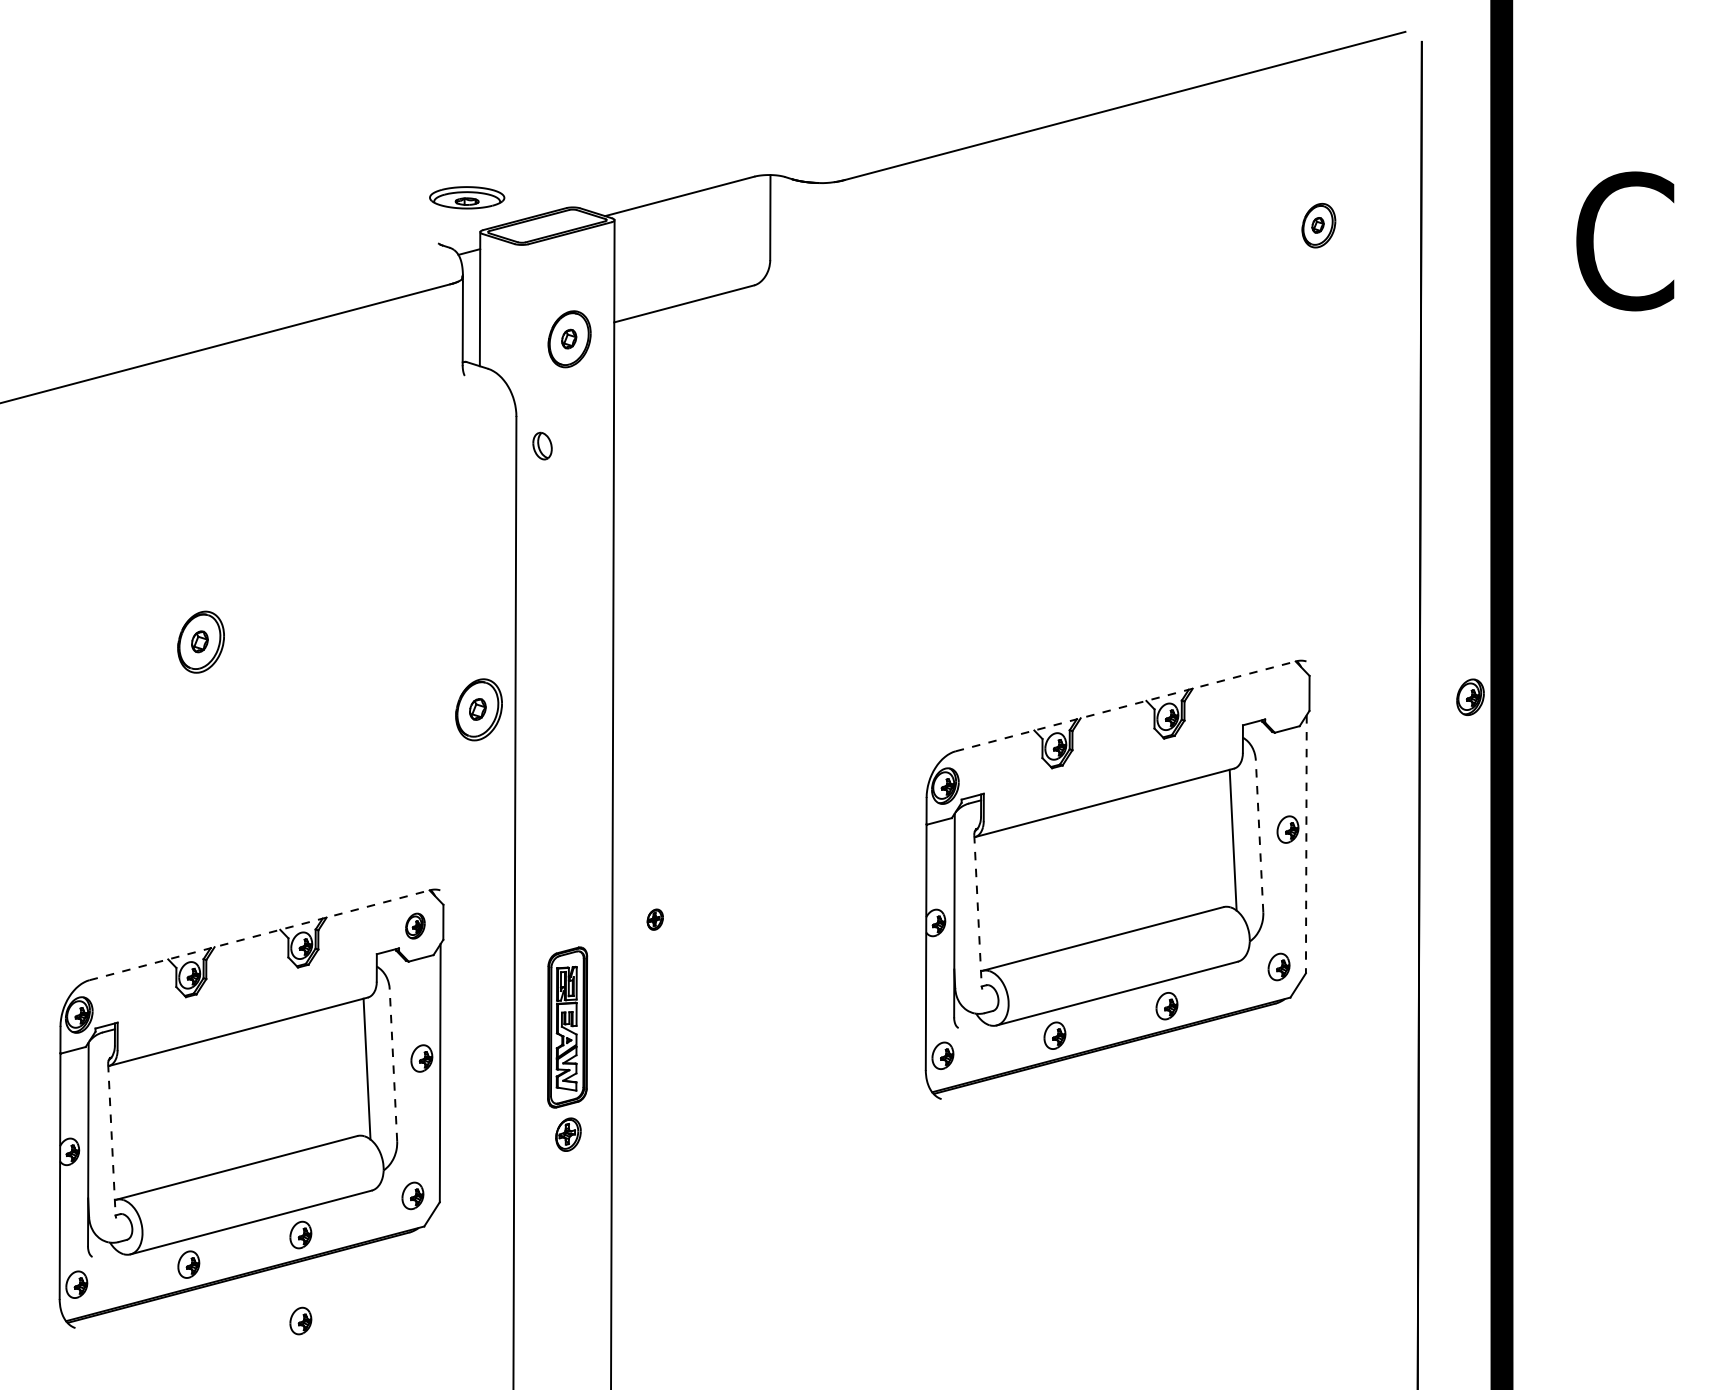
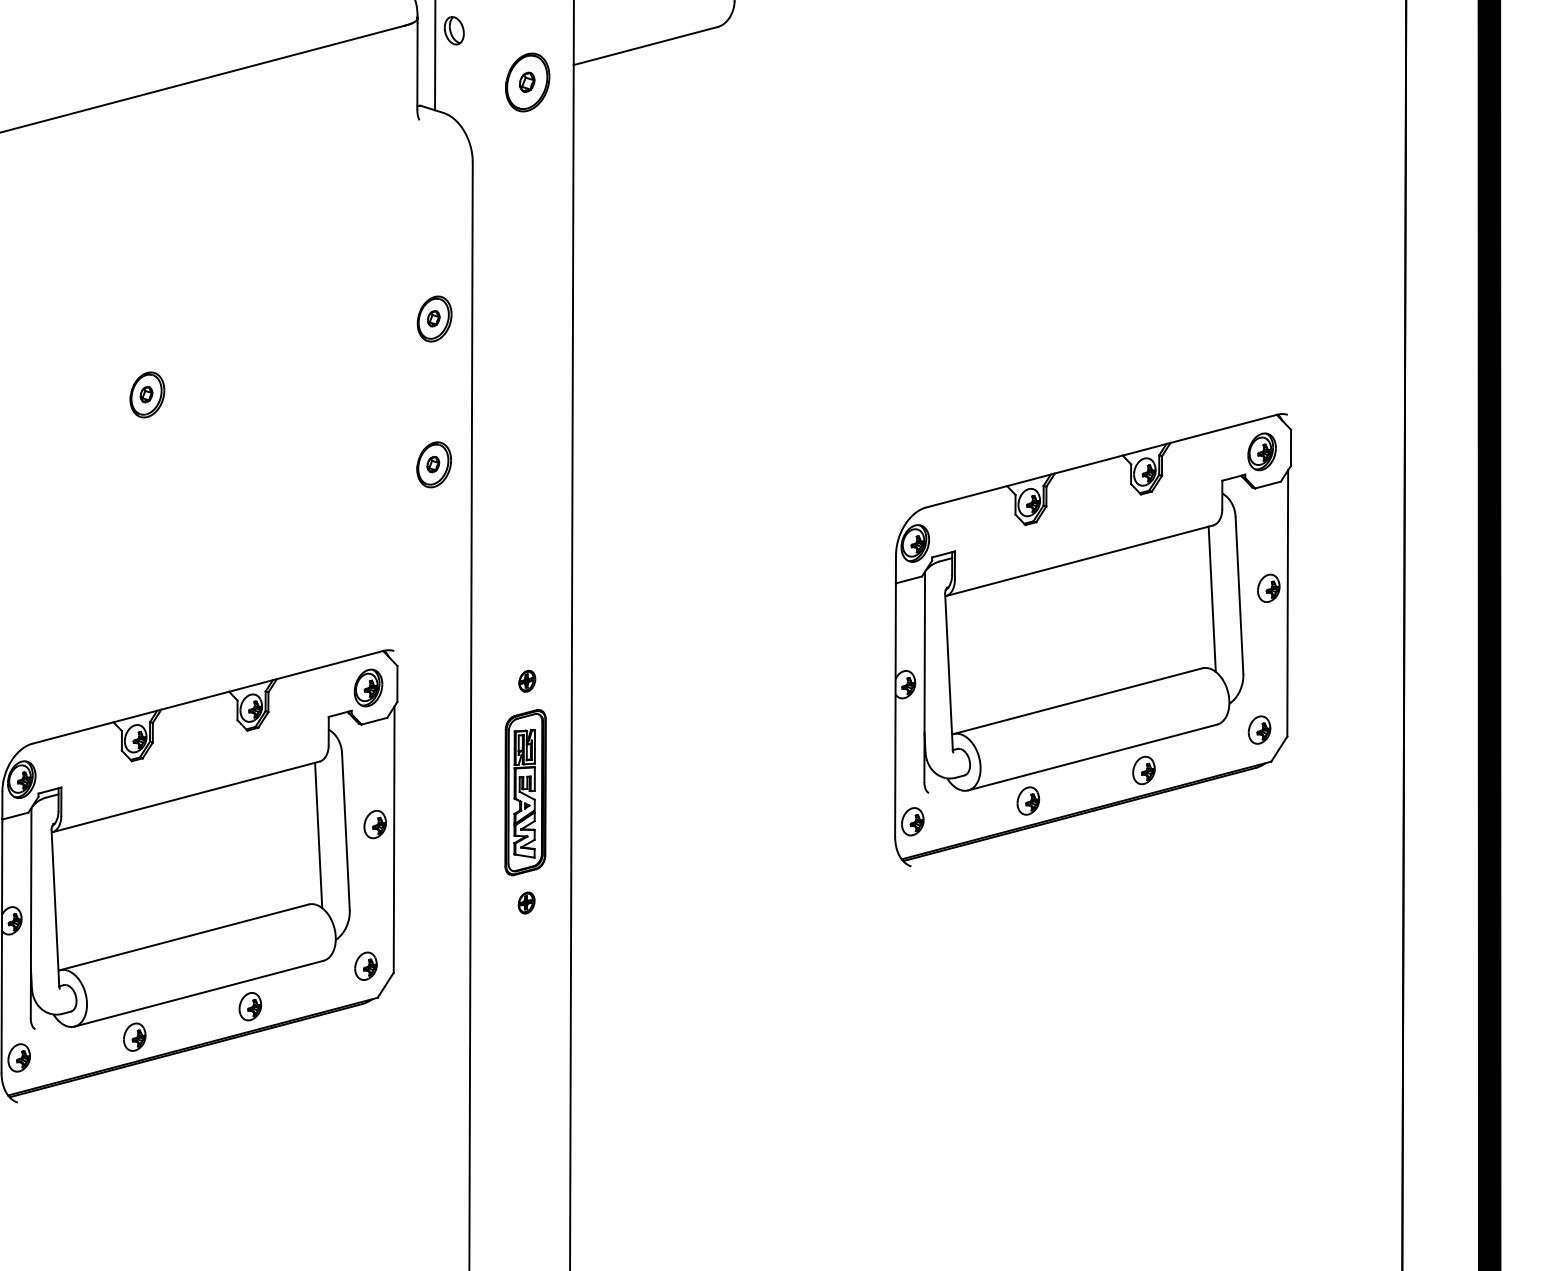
part: (542, 445) -> (454, 30), moved
part: (479, 568) -> (434, 318), added
part: (200, 641) -> (146, 394), size x0.71
part: (1470, 696) -> (1262, 451), moved
line: (1125, 706) -> (1101, 461), dashed -> solid
part: (478, 709) -> (433, 464), size x0.71
line: (1259, 836) -> (1239, 595), dashed -> solid
line: (1306, 844) -> (1287, 603), dashed -> solid
line: (978, 910) -> (949, 671), dashed -> solid
part: (654, 919) -> (526, 681), moved
part: (415, 925) -> (368, 687), size x1.43
line: (259, 935) -> (207, 697), dashed -> solid
line: (393, 1065) -> (345, 831), dashed -> solid
part: (568, 1134) -> (526, 902), size x0.62
line: (111, 1139) -> (55, 908), dashed -> solid
part: (300, 1320) -> (250, 1094), removed

